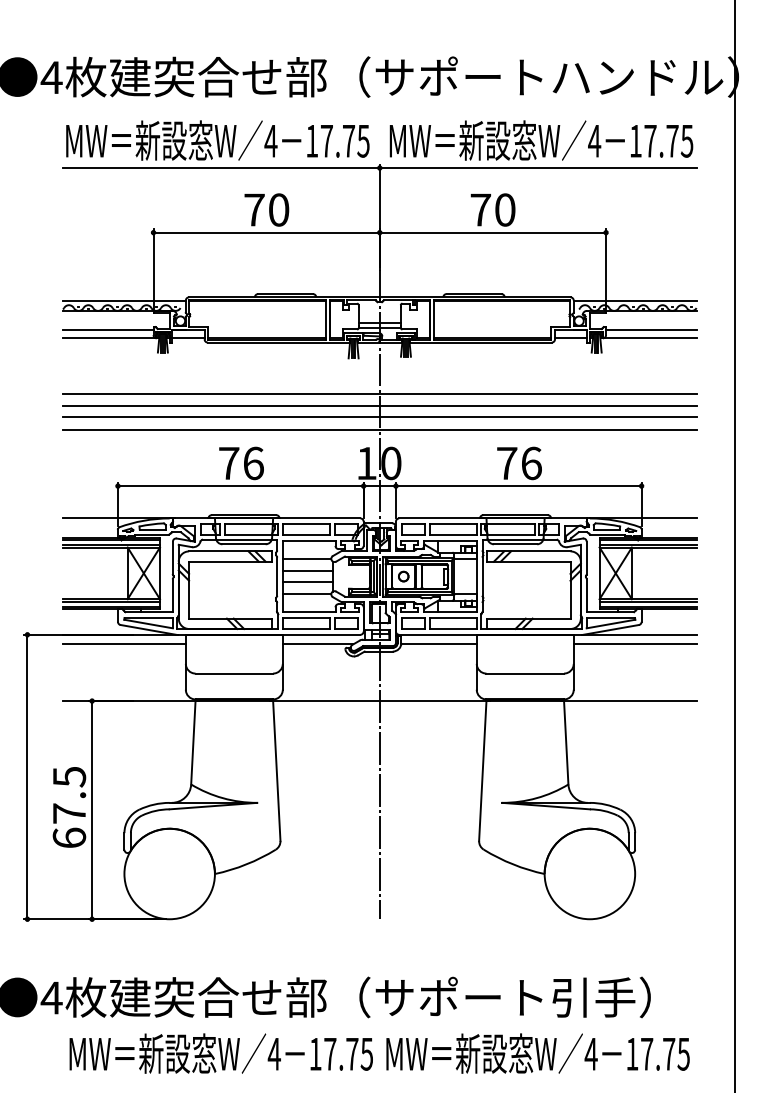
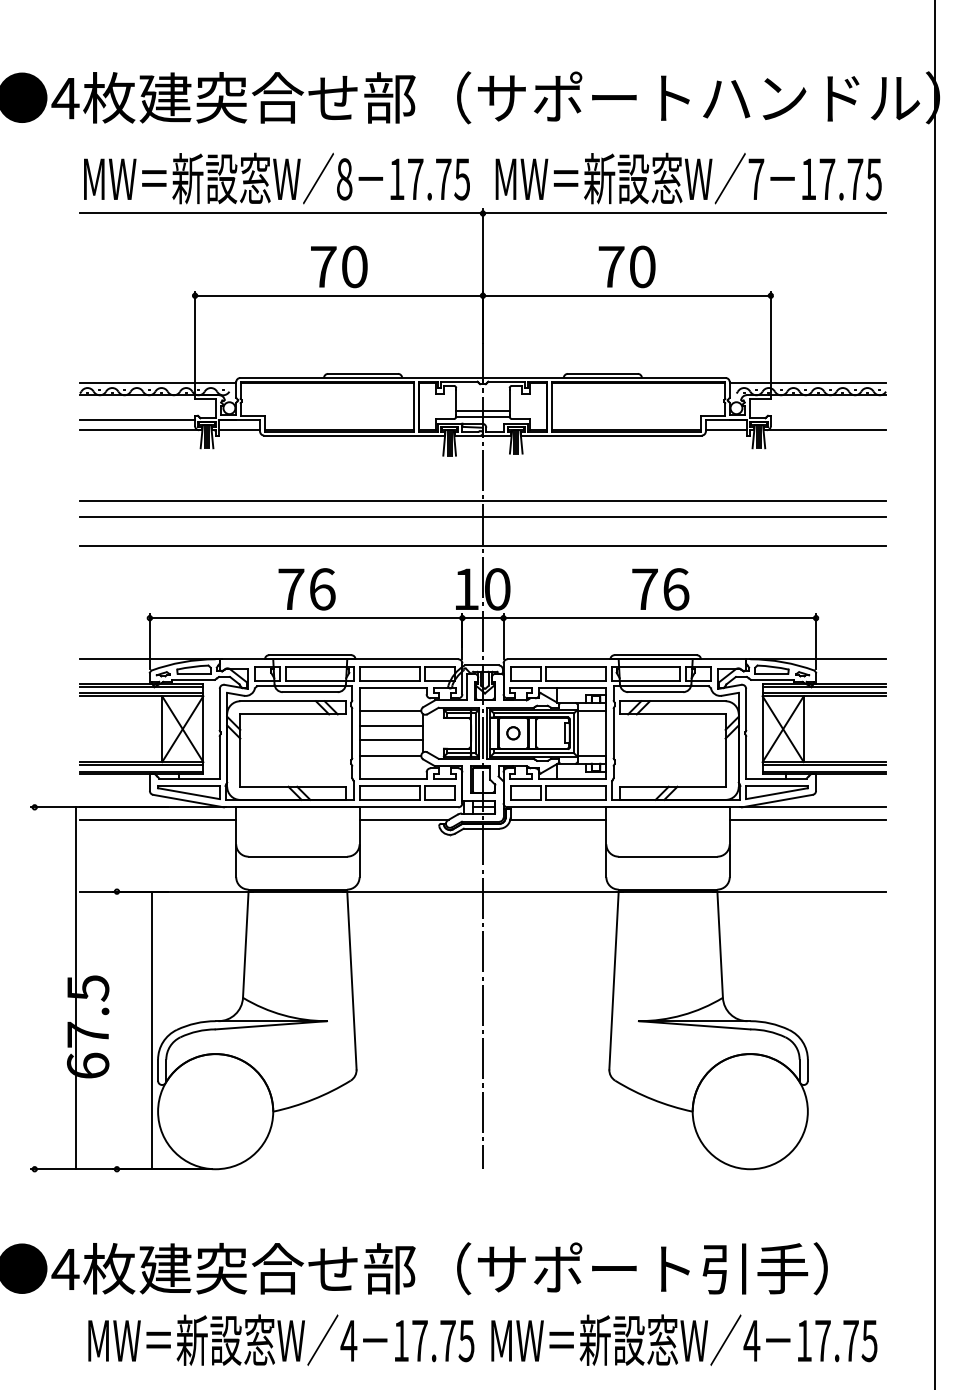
text: (594, 140) -> (755, 178), 4 -> 7
text: (270, 141) -> (344, 179), 4 -> 8
line: (651, 329) -> (828, 419), removed
line: (379, 417) -> (482, 530), removed
line: (27, 777) -> (75, 988), moved
line: (91, 810) -> (151, 1030), moved

